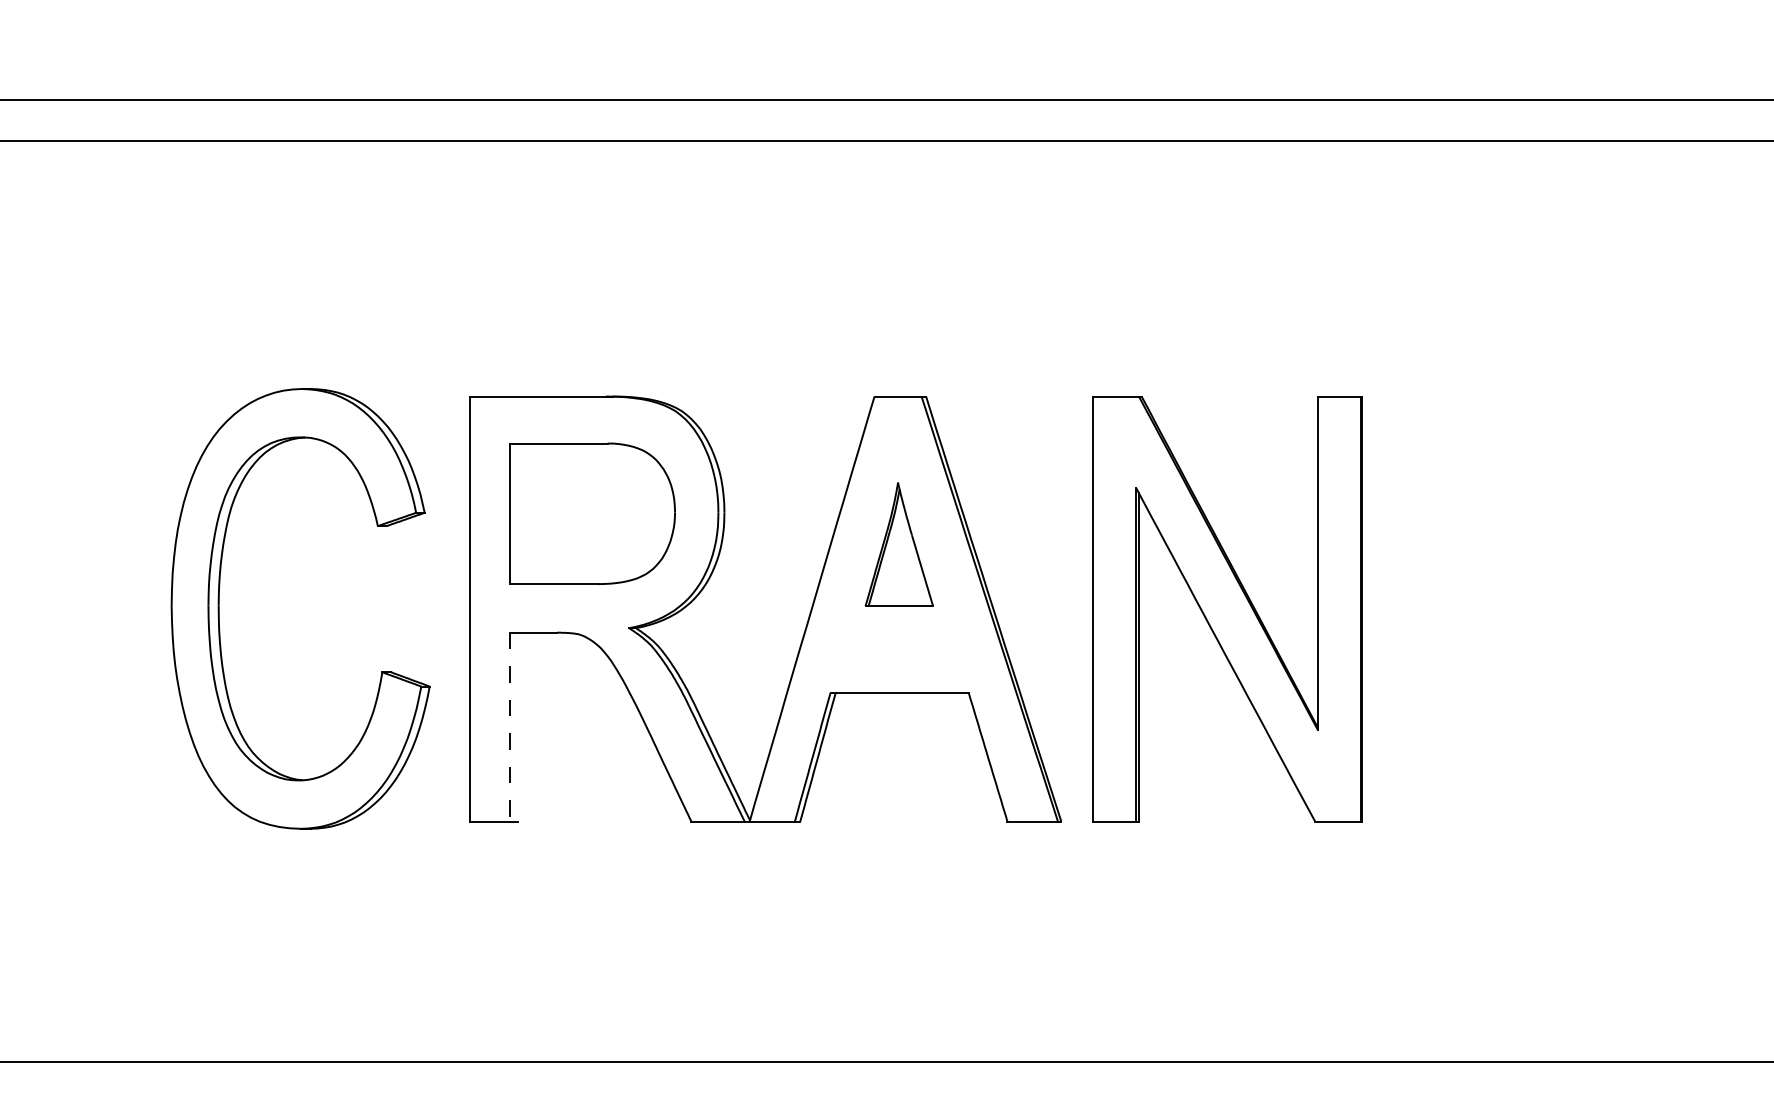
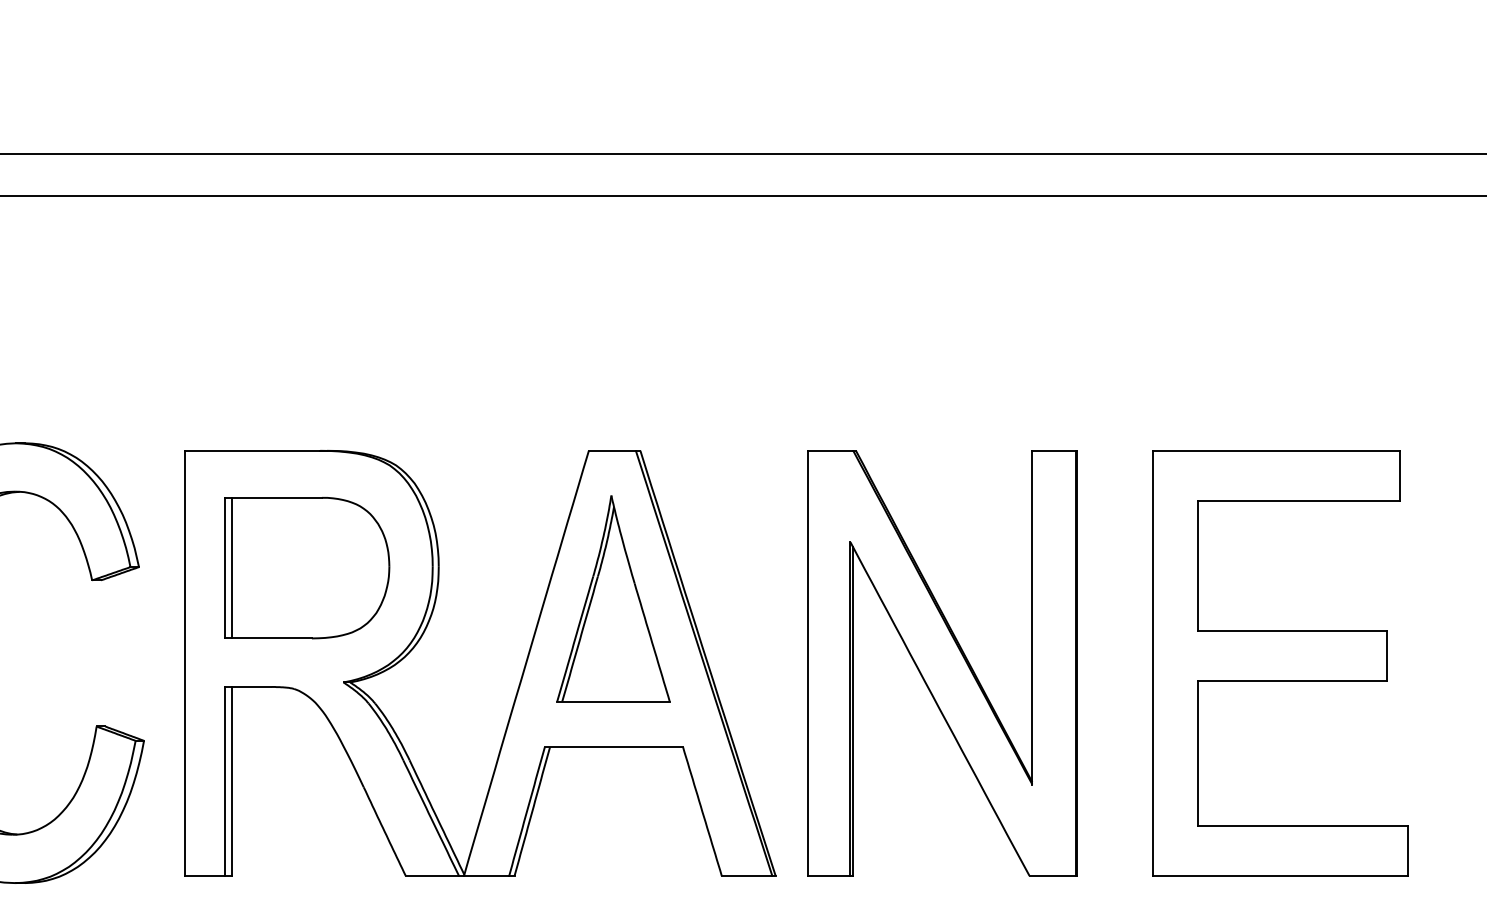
line: (517, 513) -> (231, 567), added
part: (899, 544) -> (613, 598), size x1.67
part: (1565, 609) -> (1279, 663), added
line: (517, 726) -> (231, 780), added
line: (510, 727) -> (224, 781), dashed -> solid

